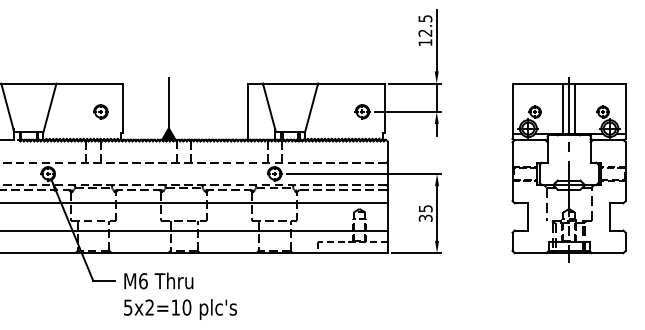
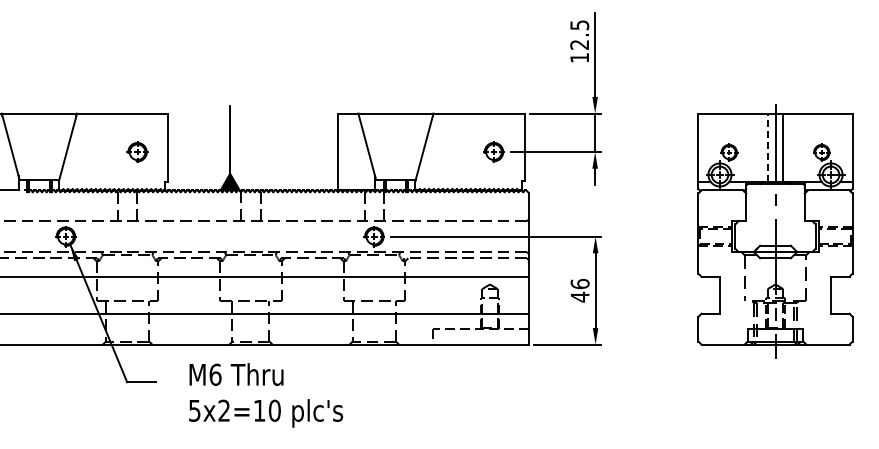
line: (563, 108) -> (767, 147), solid -> dashed
text: (425, 213) -> (579, 290), 35 -> 46
text: (180, 296) -> (265, 395), moved

